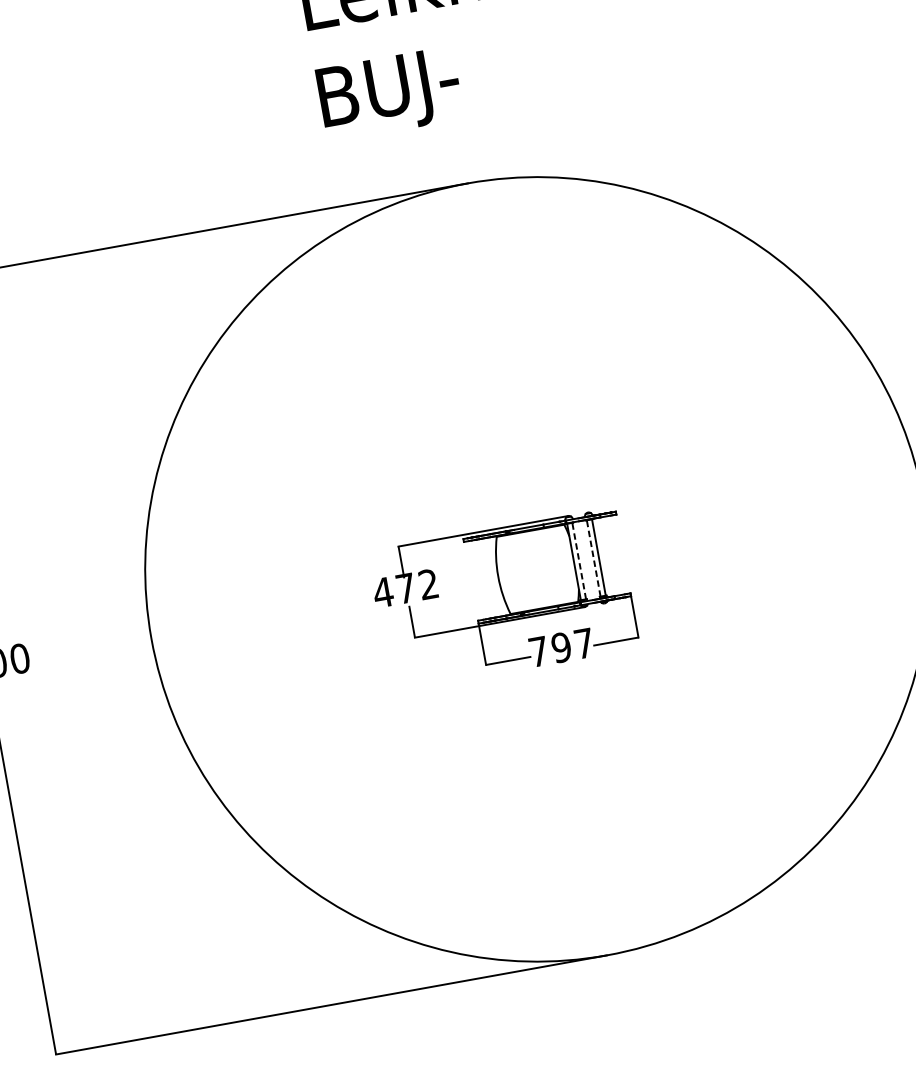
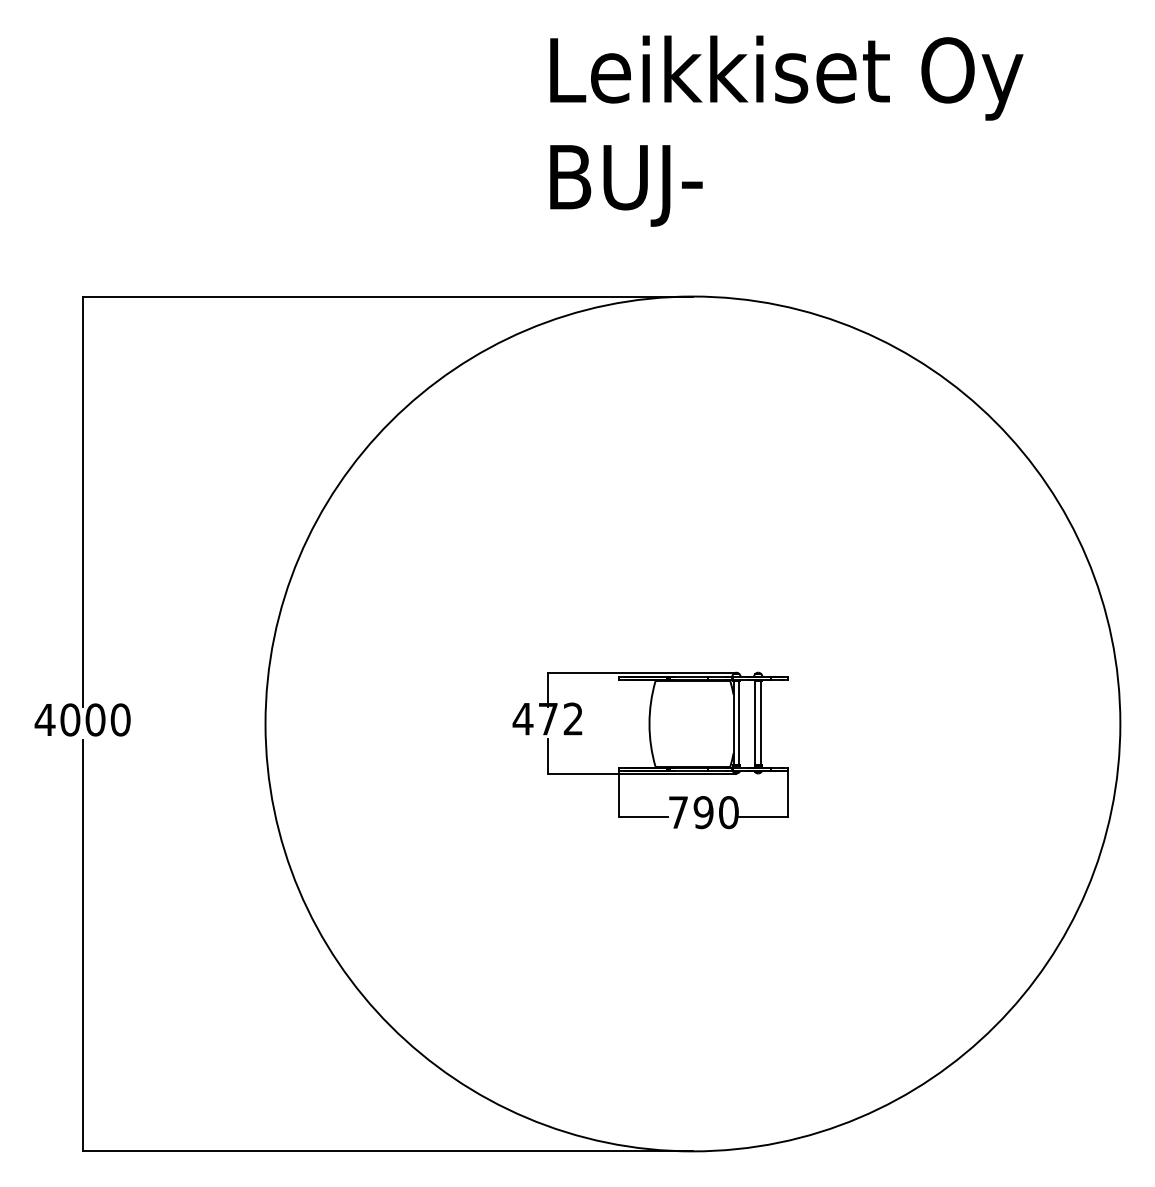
line: (593, 557) -> (755, 722), dashed -> solid
line: (579, 560) -> (739, 722), dashed -> solid
text: (583, 643) -> (728, 812), 797 -> 790

